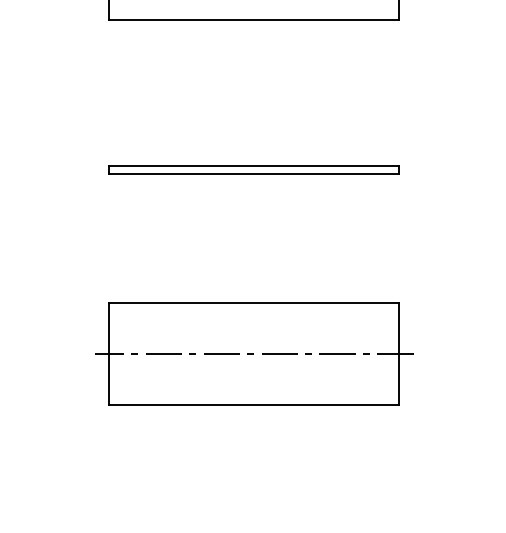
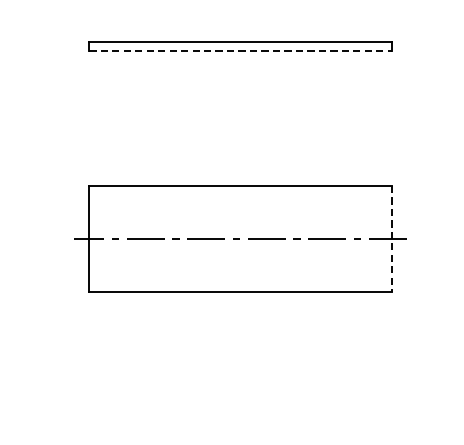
line: (254, 174) -> (240, 51), solid -> dashed
line: (399, 354) -> (391, 239), solid -> dashed

